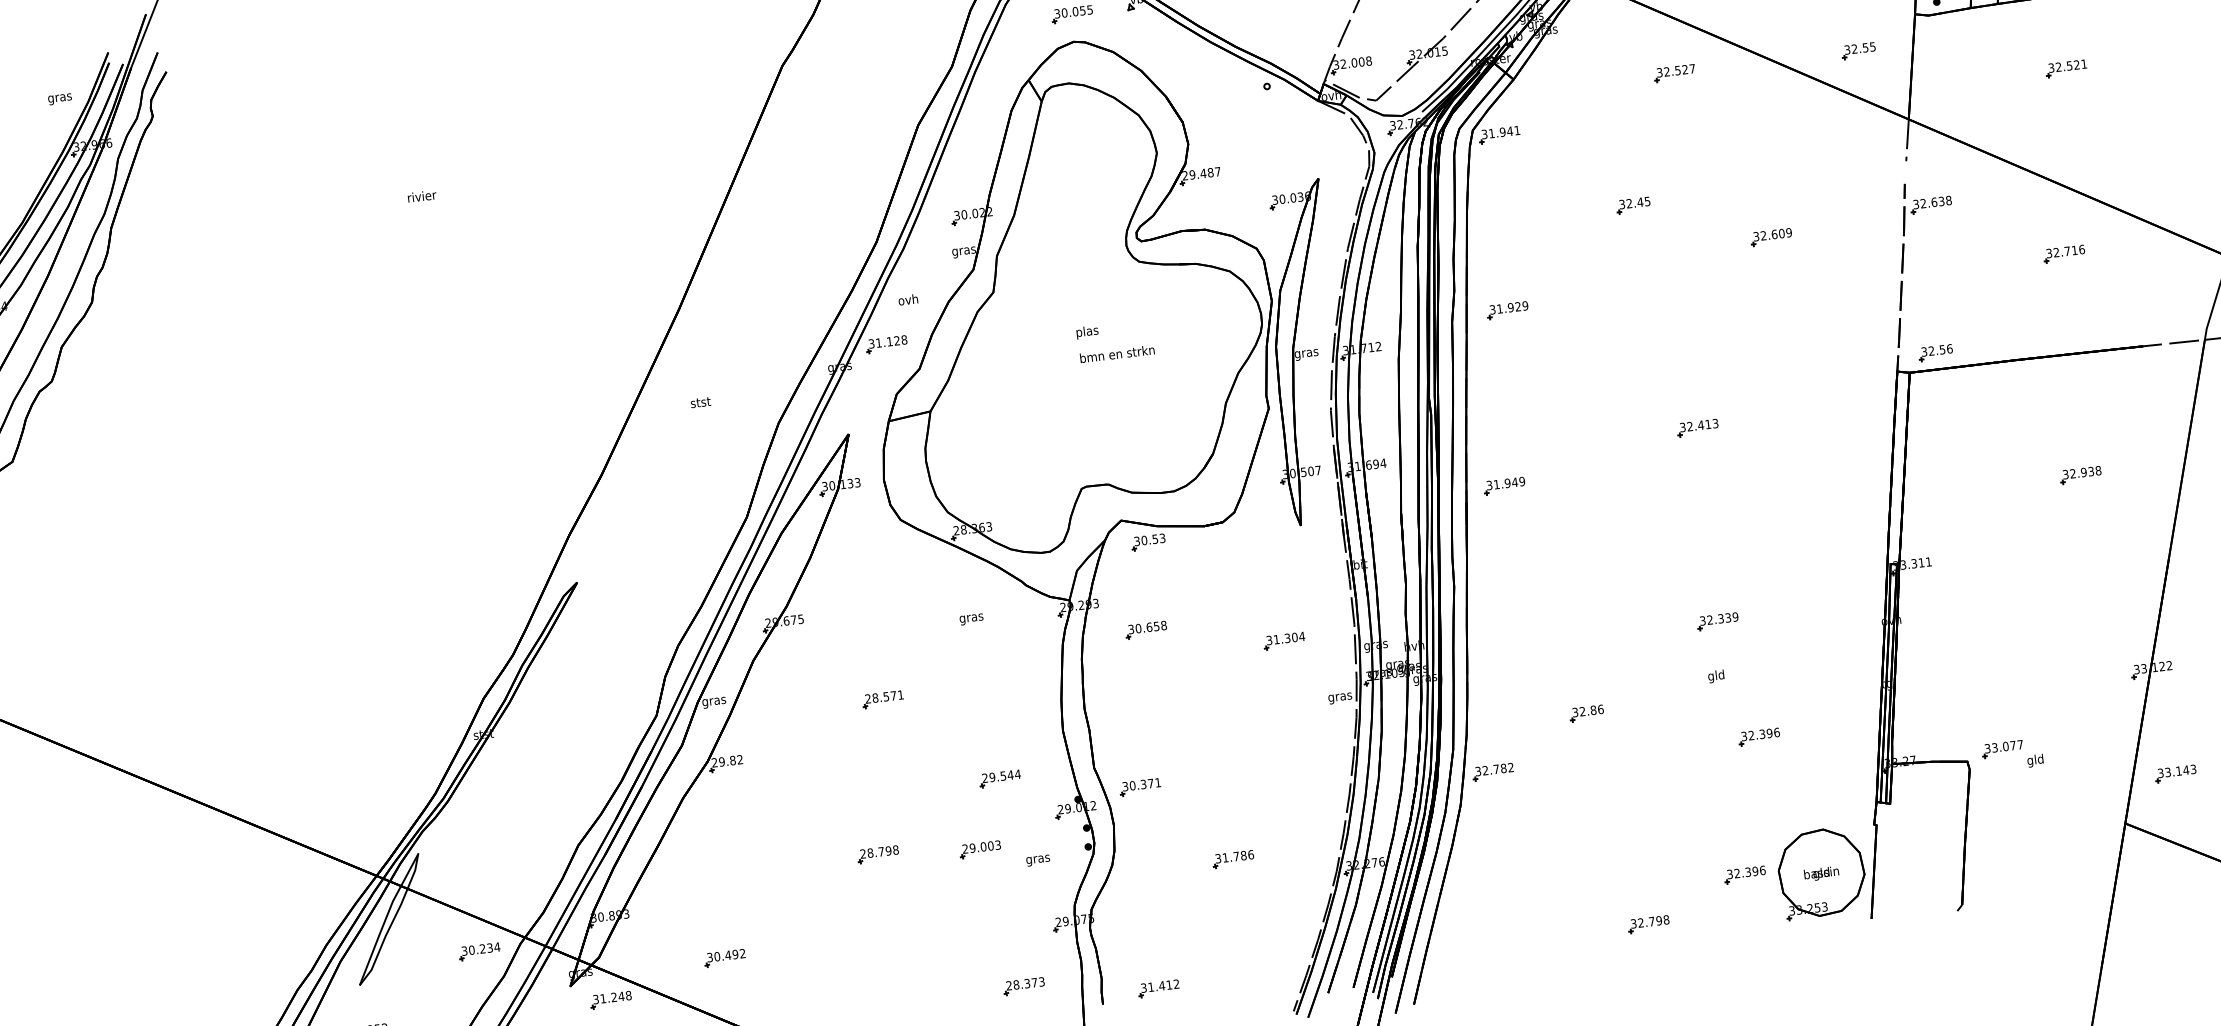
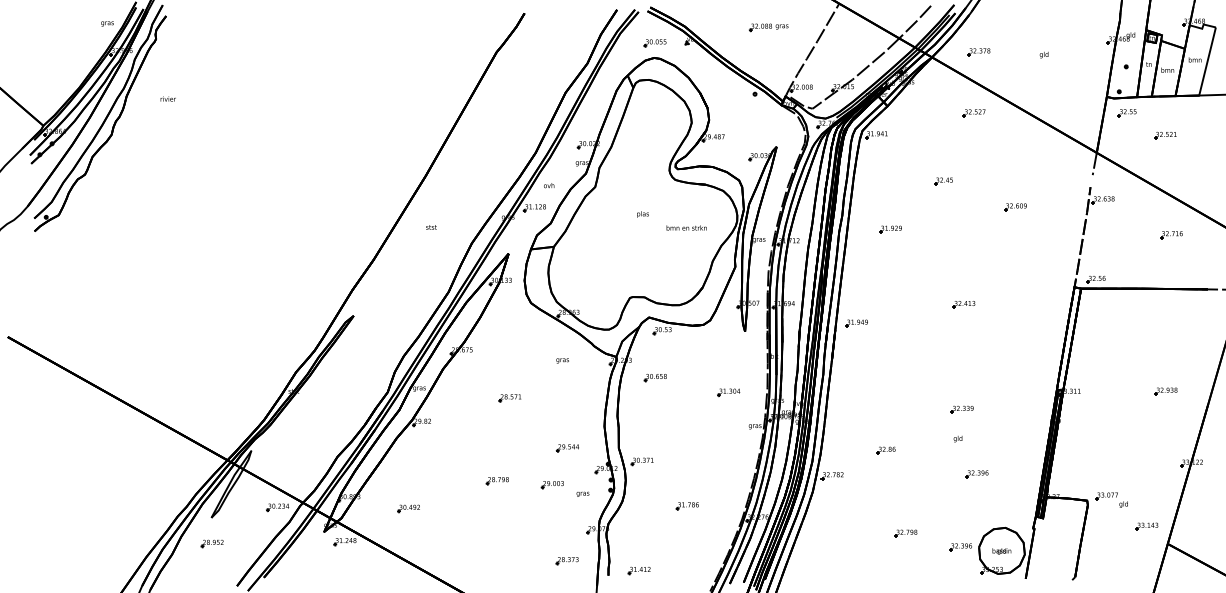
part: (1857, 52) -> (1126, 113), moved
part: (2066, 68) -> (1165, 135), moved
text: (420, 195) -> (167, 98), moved
part: (1507, 310) -> (890, 229), moved
text: (1116, 353) -> (686, 227), moved
part: (2079, 475) -> (1165, 391), moved
part: (2174, 773) -> (1146, 526), moved
part: (1647, 924) -> (905, 533), moved
part: (724, 958) -> (408, 508), moved

